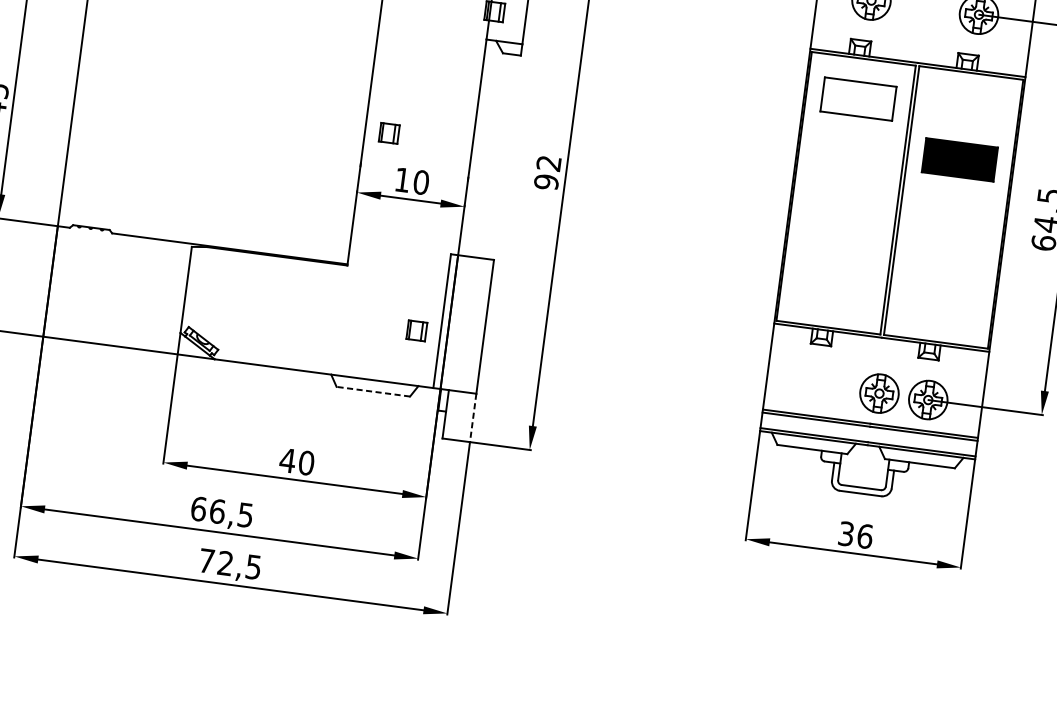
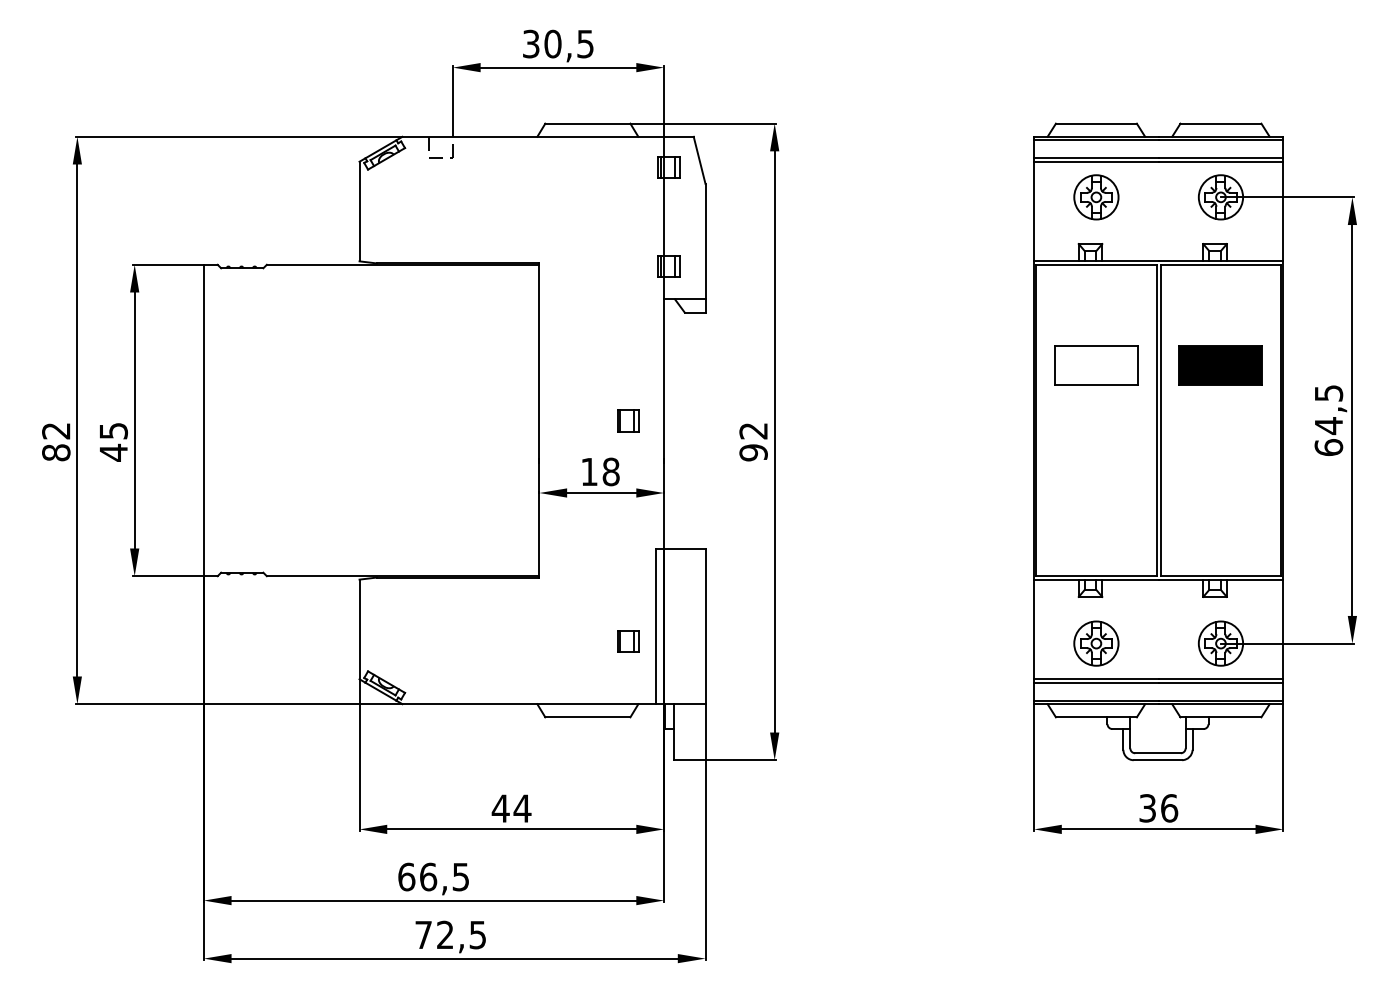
part: (858, 99) -> (1096, 365), moved
part: (389, 133) -> (628, 420), moved
text: (420, 182) -> (610, 472), 10 -> 18
line: (372, 391) -> (587, 717), dashed -> solid
part: (879, 393) -> (1096, 643), moved
line: (473, 418) -> (705, 732), dashed -> solid
text: (306, 463) -> (522, 808), 40 -> 44

